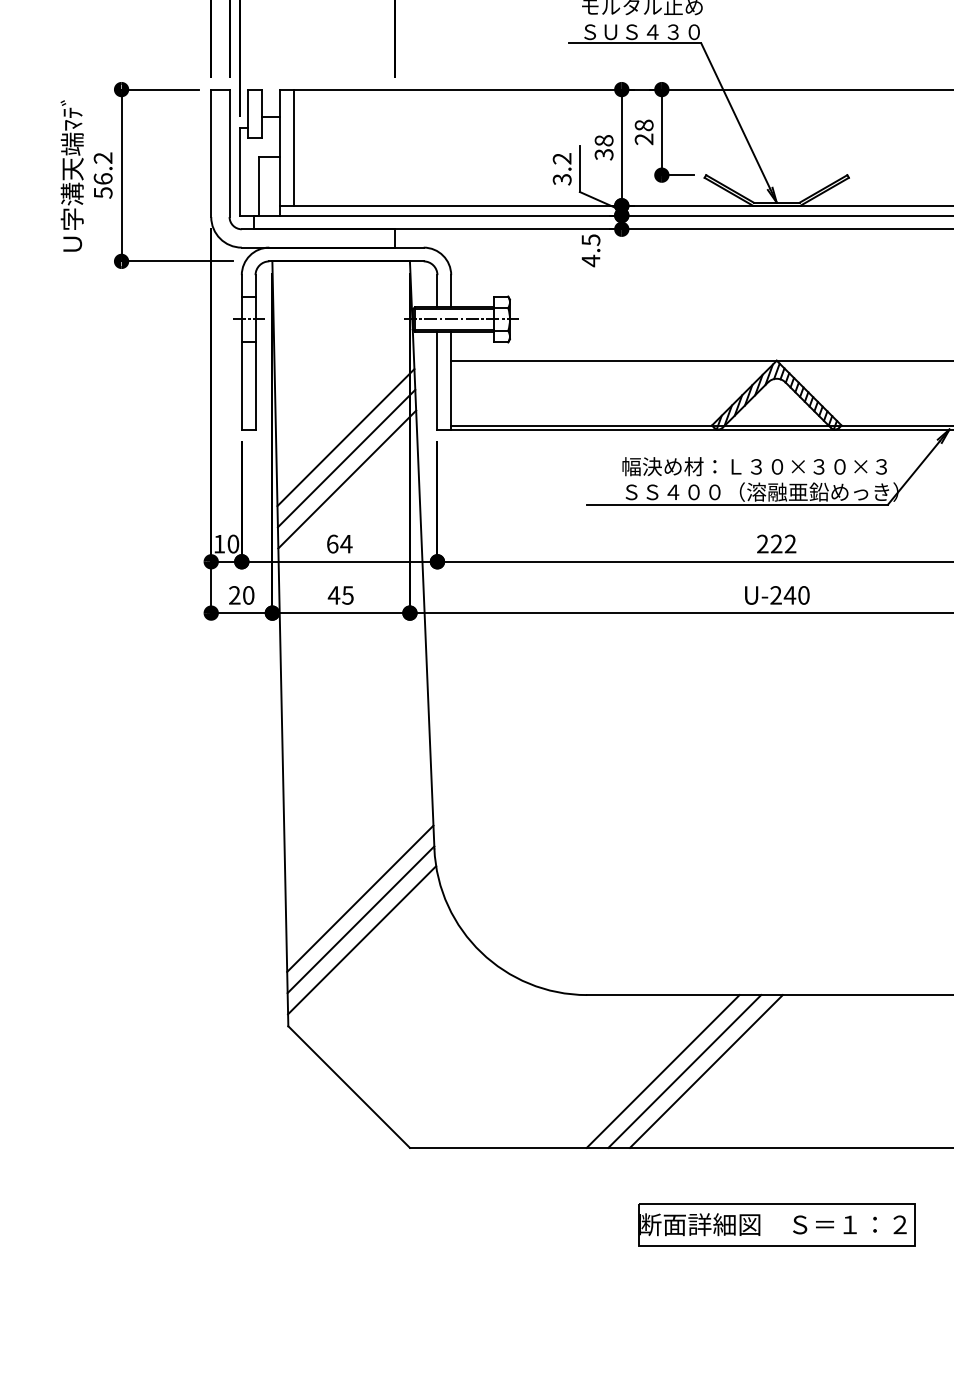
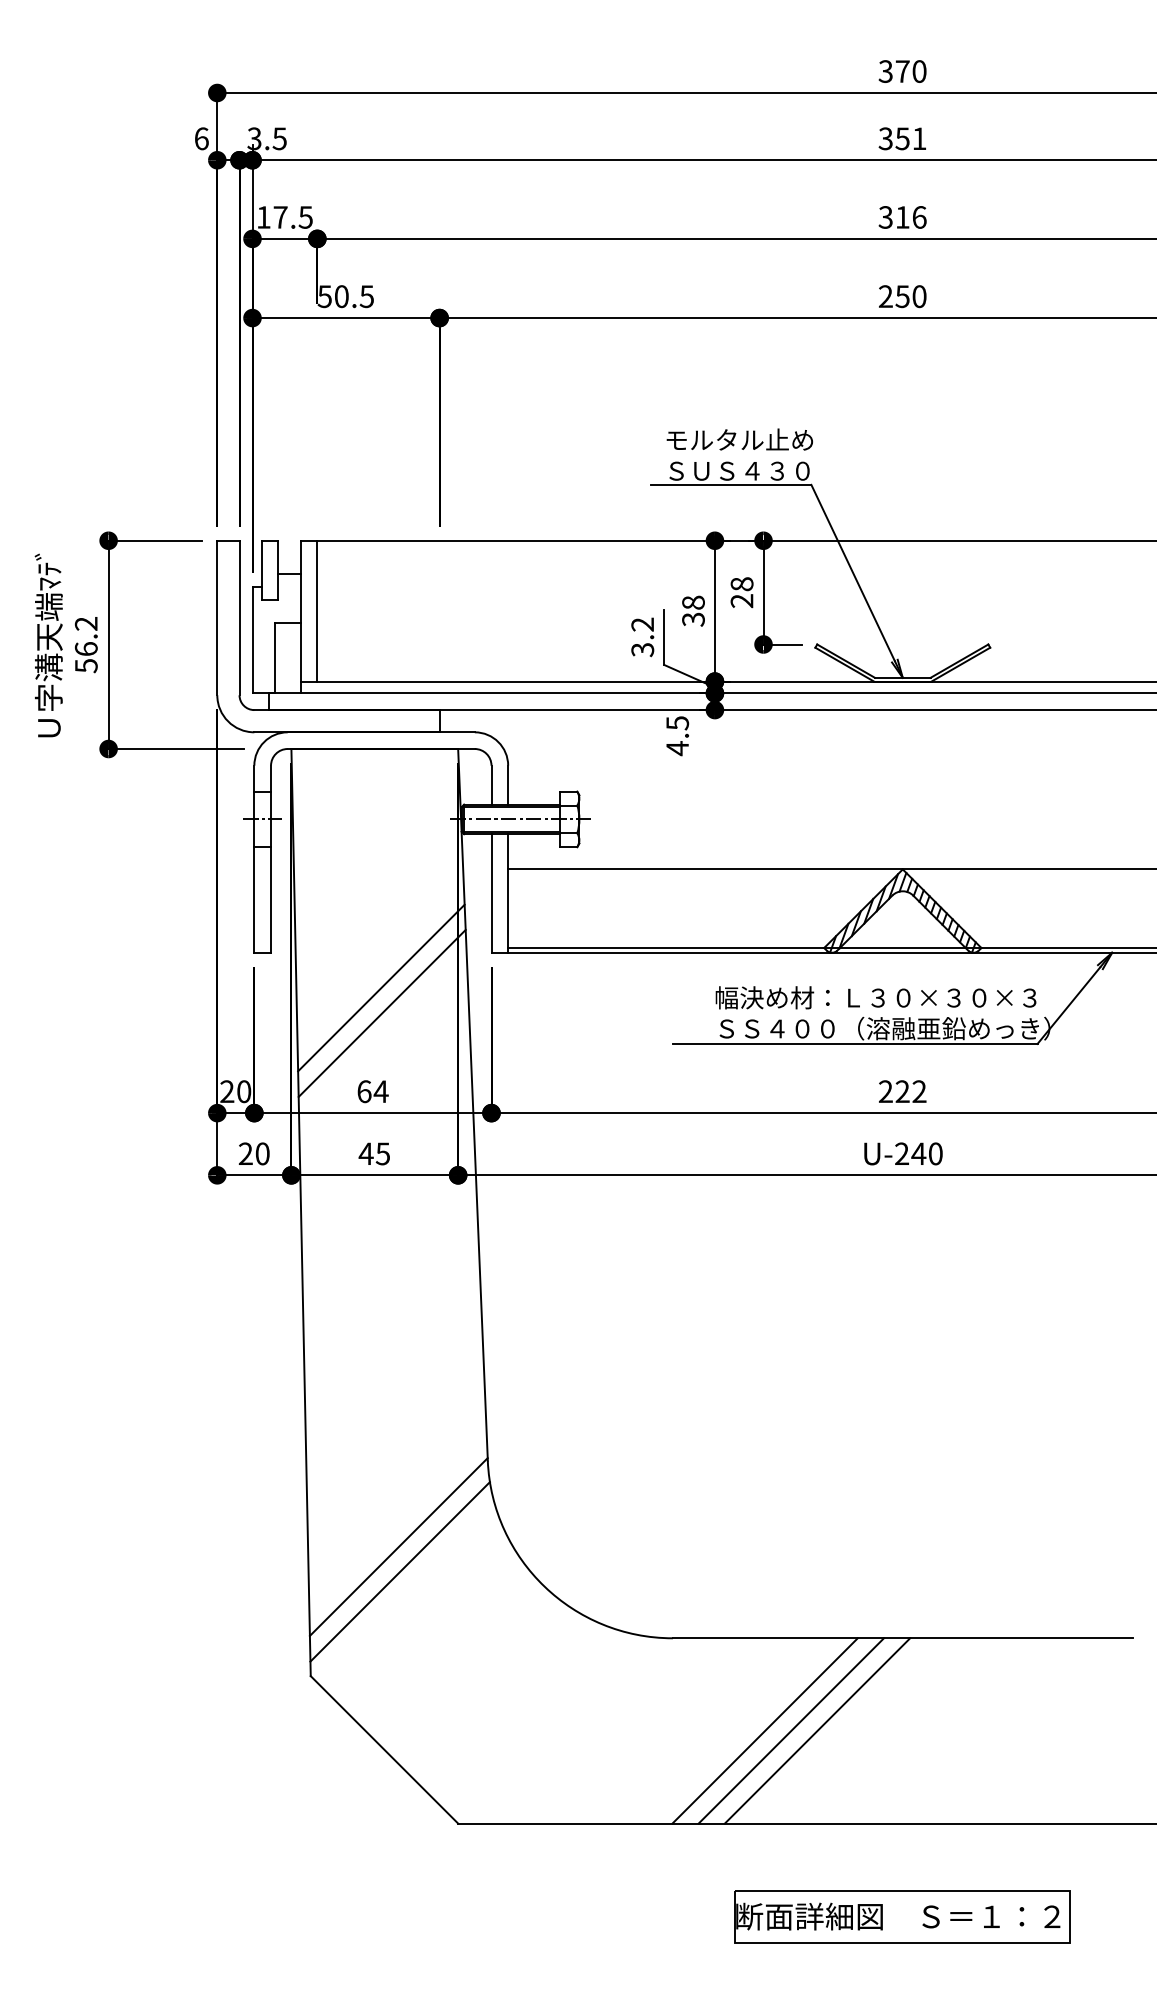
line: (345, 437) -> (380, 962), removed
text: (219, 543) -> (227, 1091), 10 -> 20
line: (359, 898) -> (397, 1521), removed

